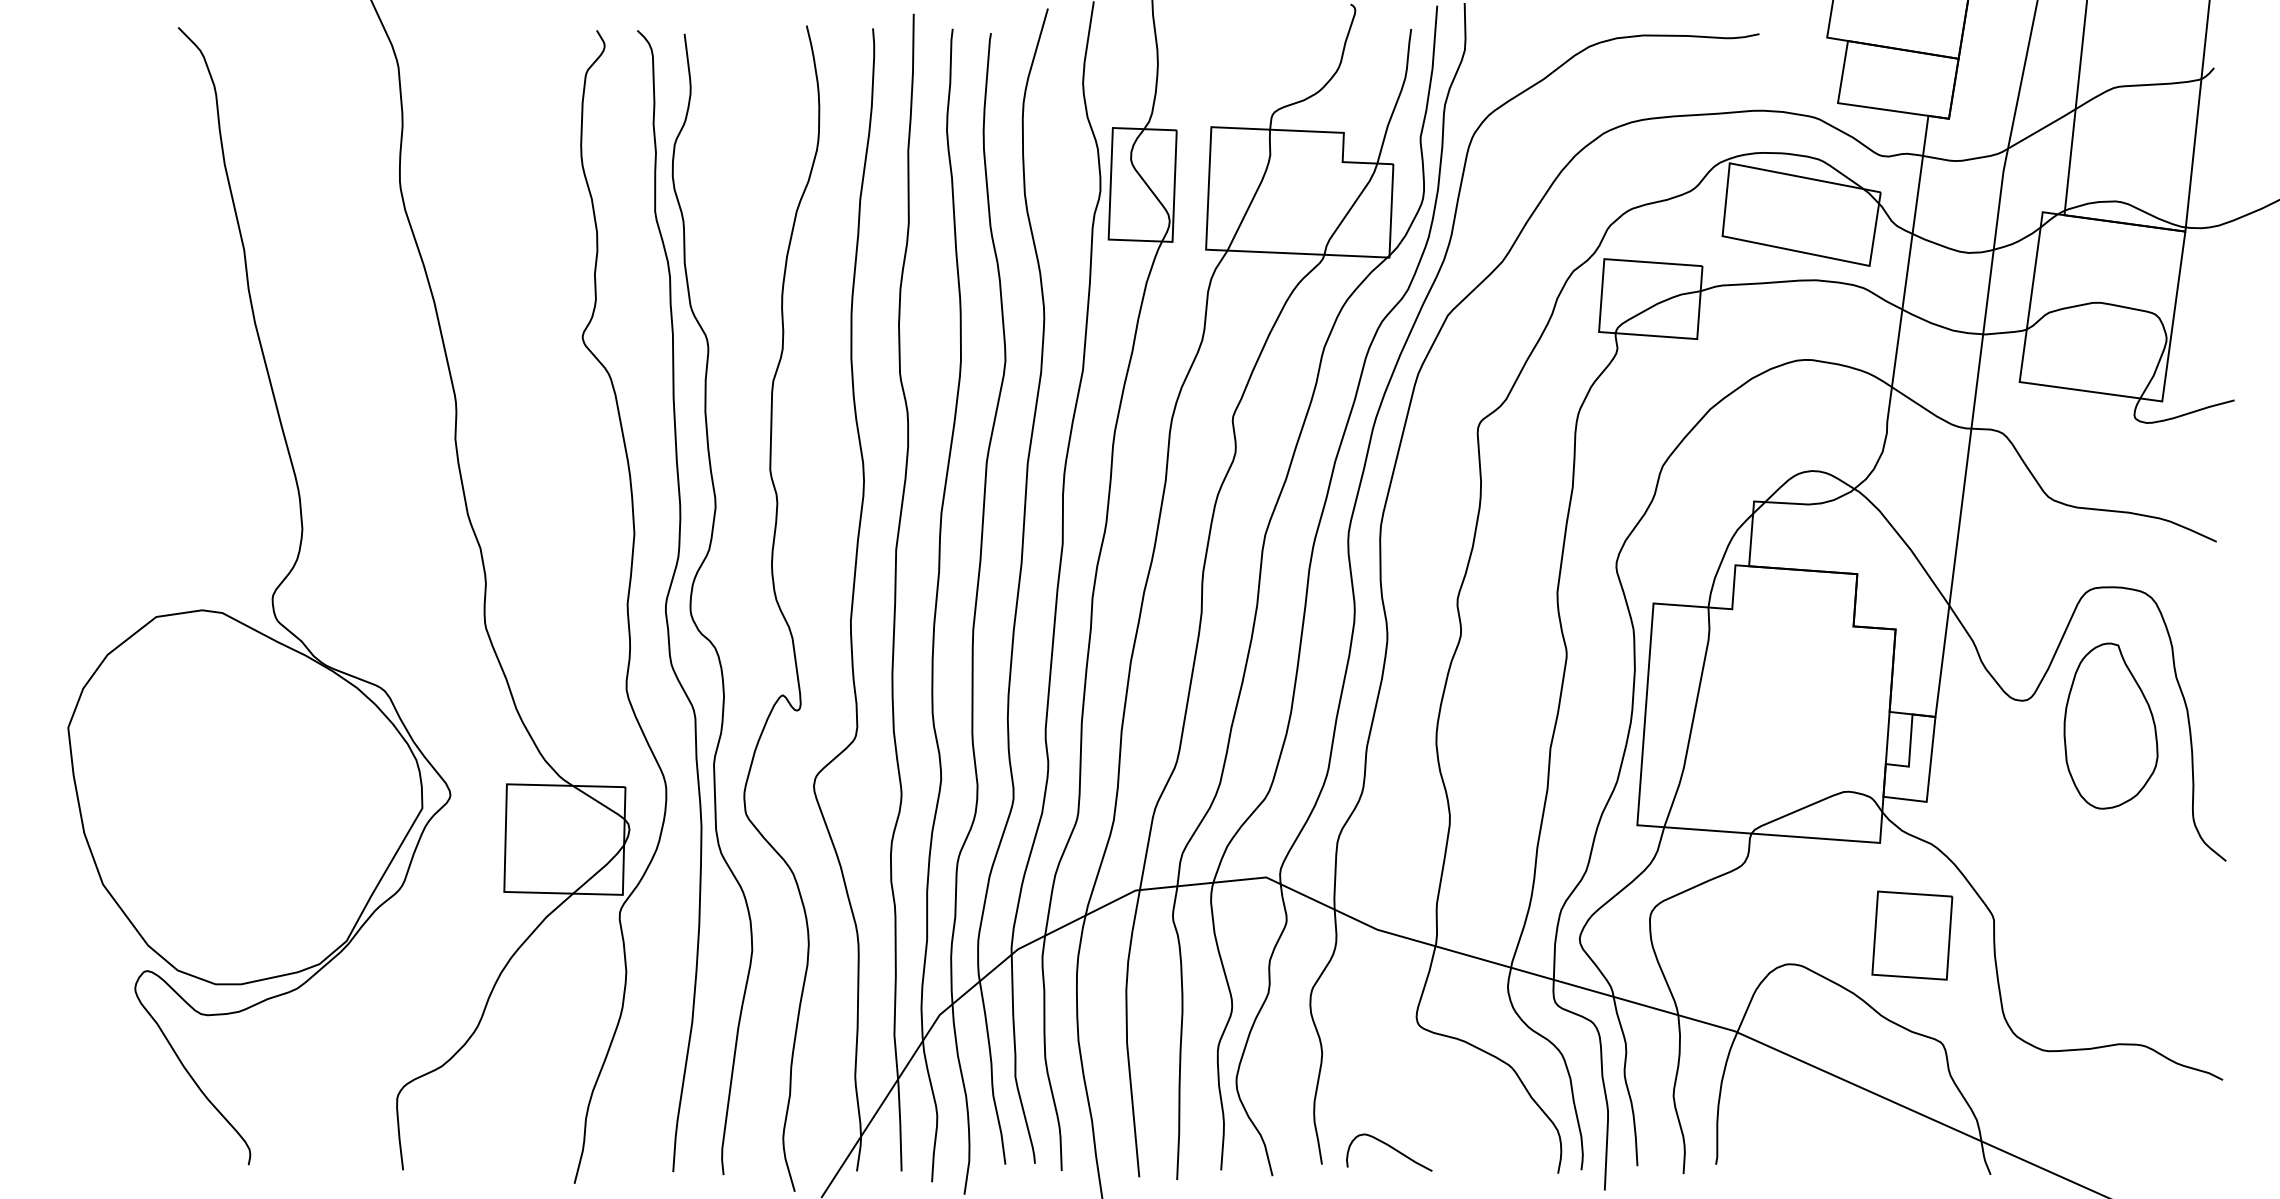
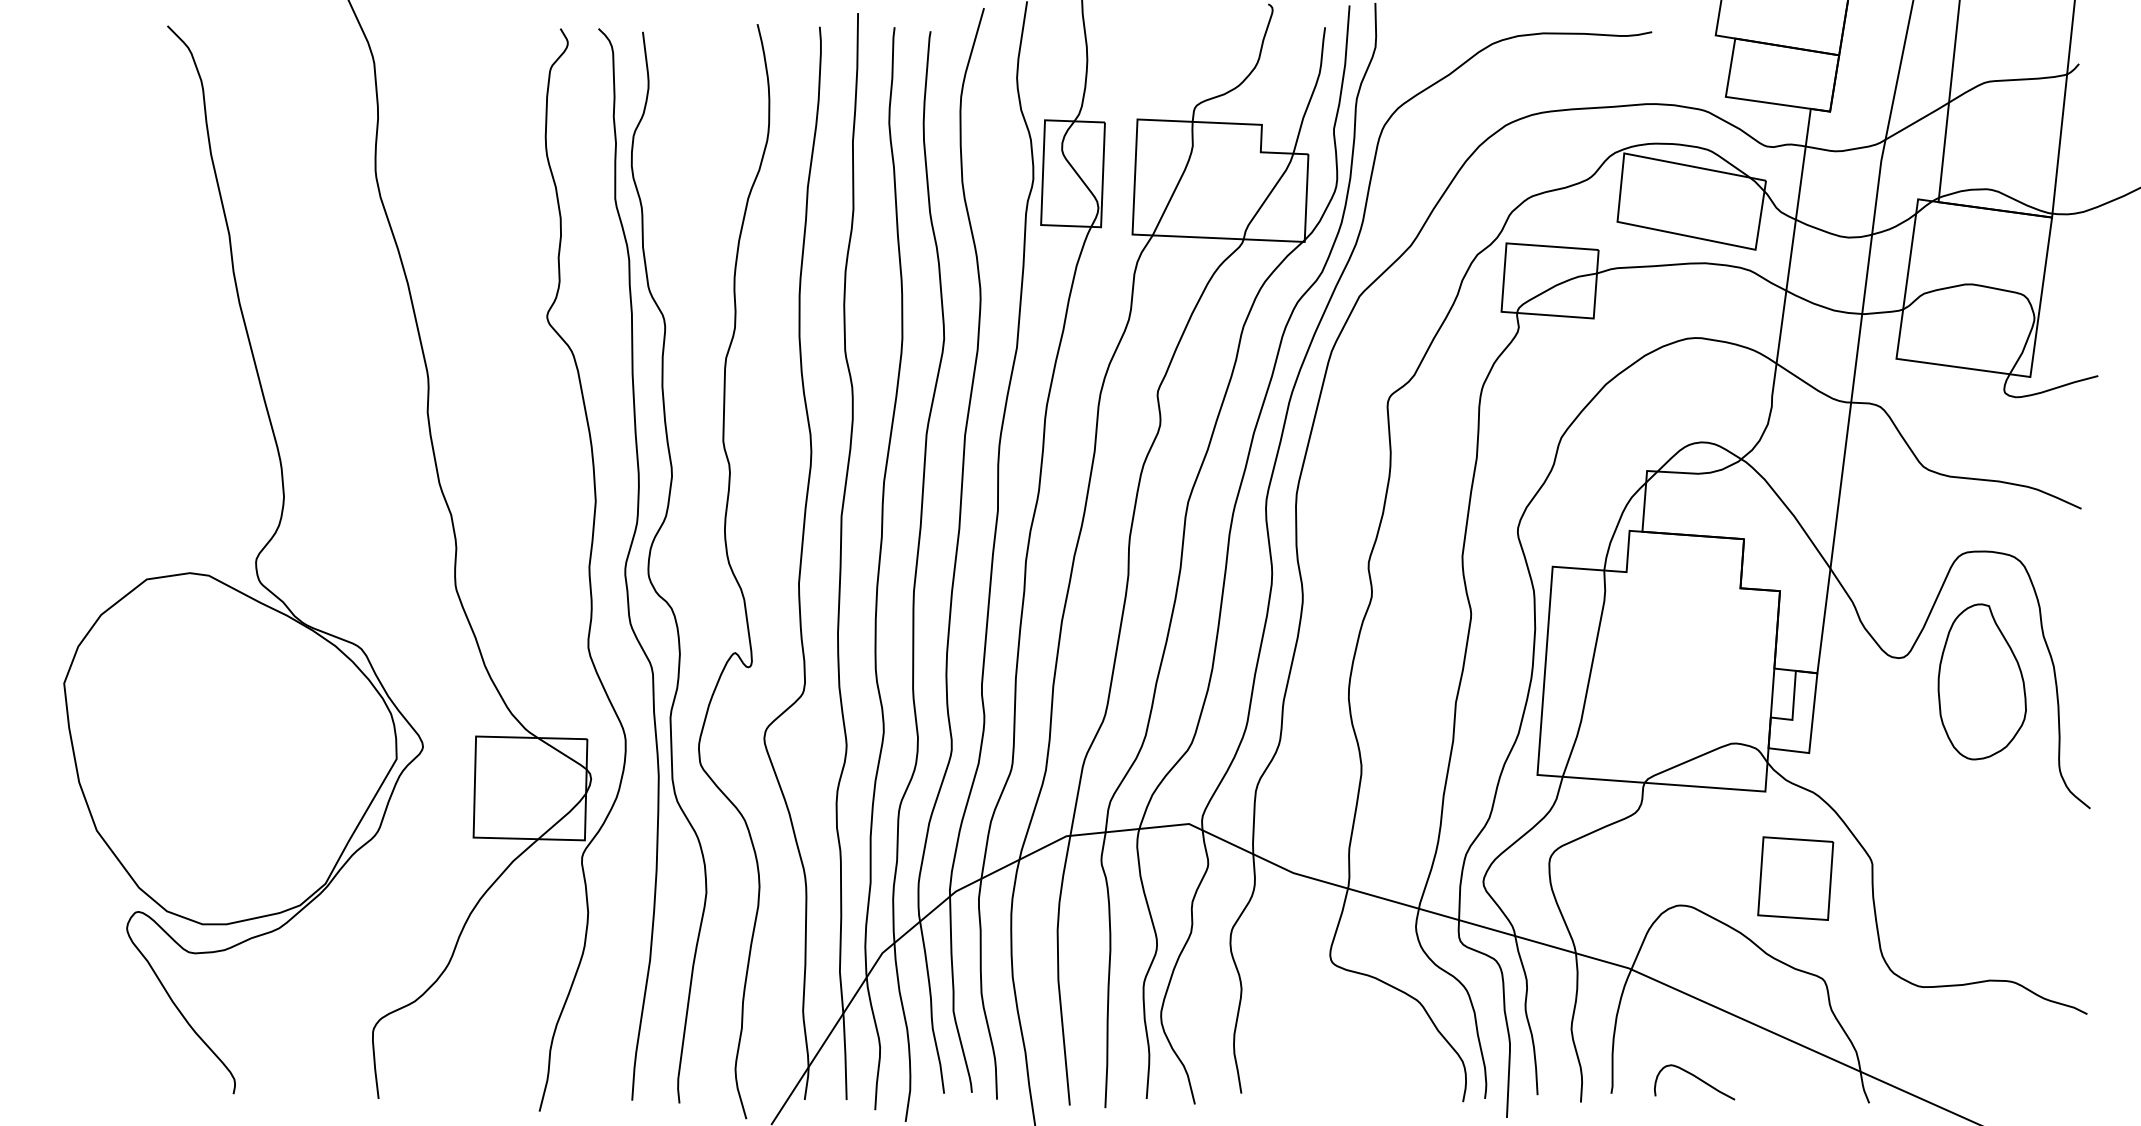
curve: (1391, 1148) -> (1696, 1078), moved

